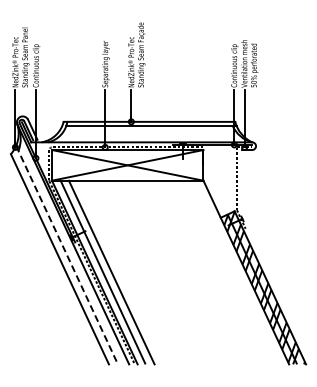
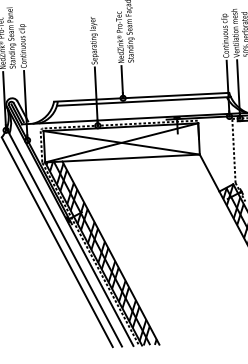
line: (67, 255) -> (64, 237), dashed -> solid
hatch: (102, 272) -> (101, 253), added

